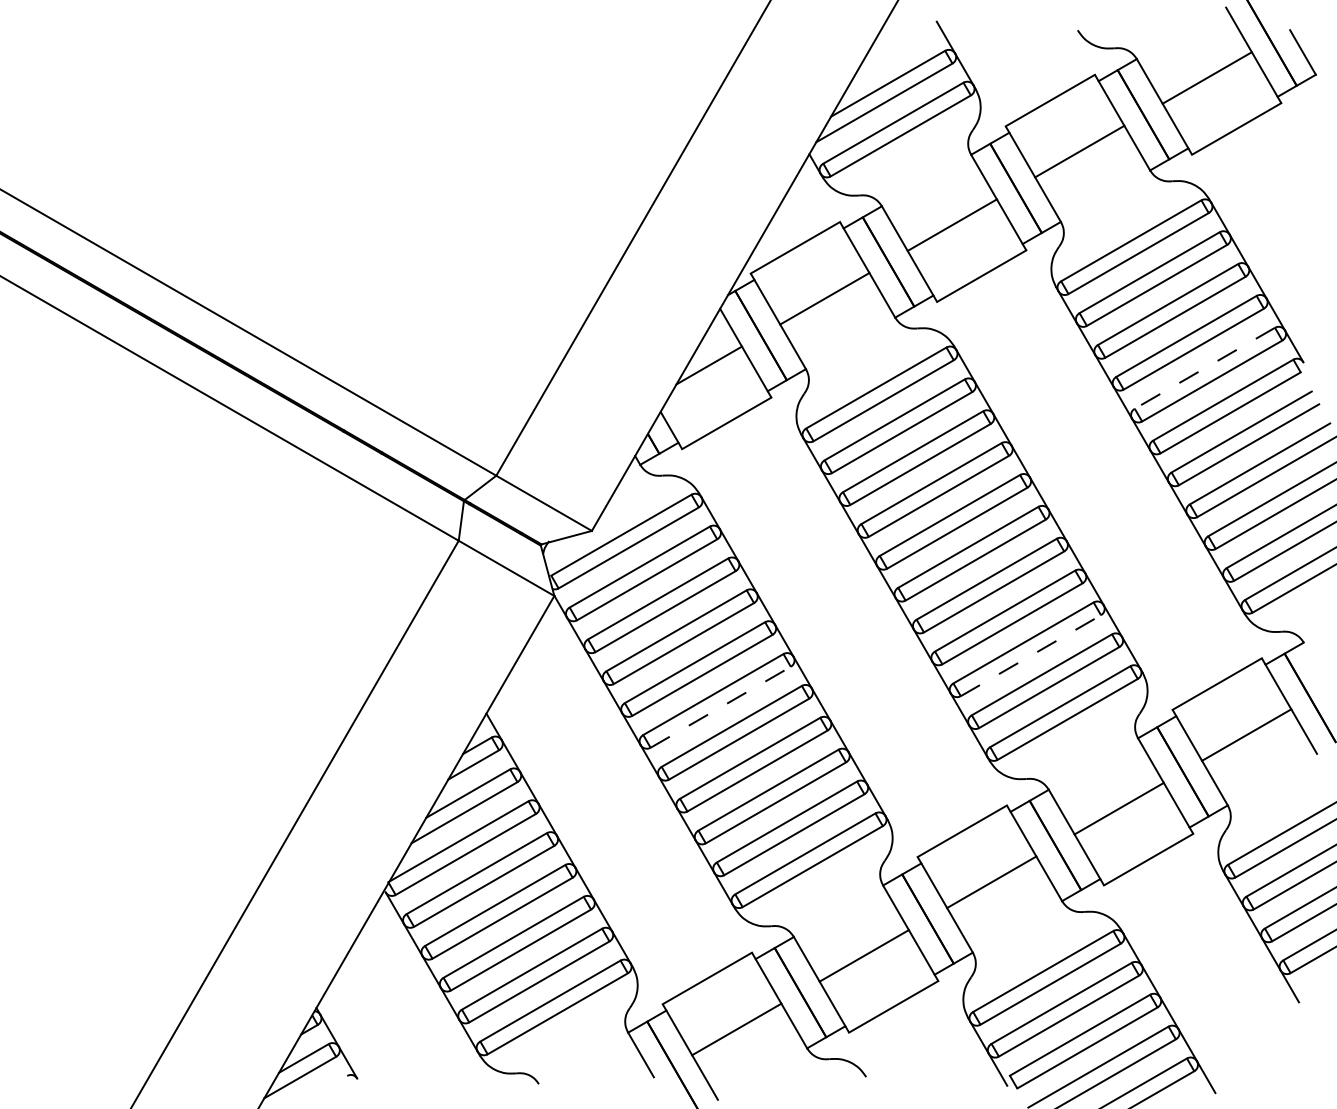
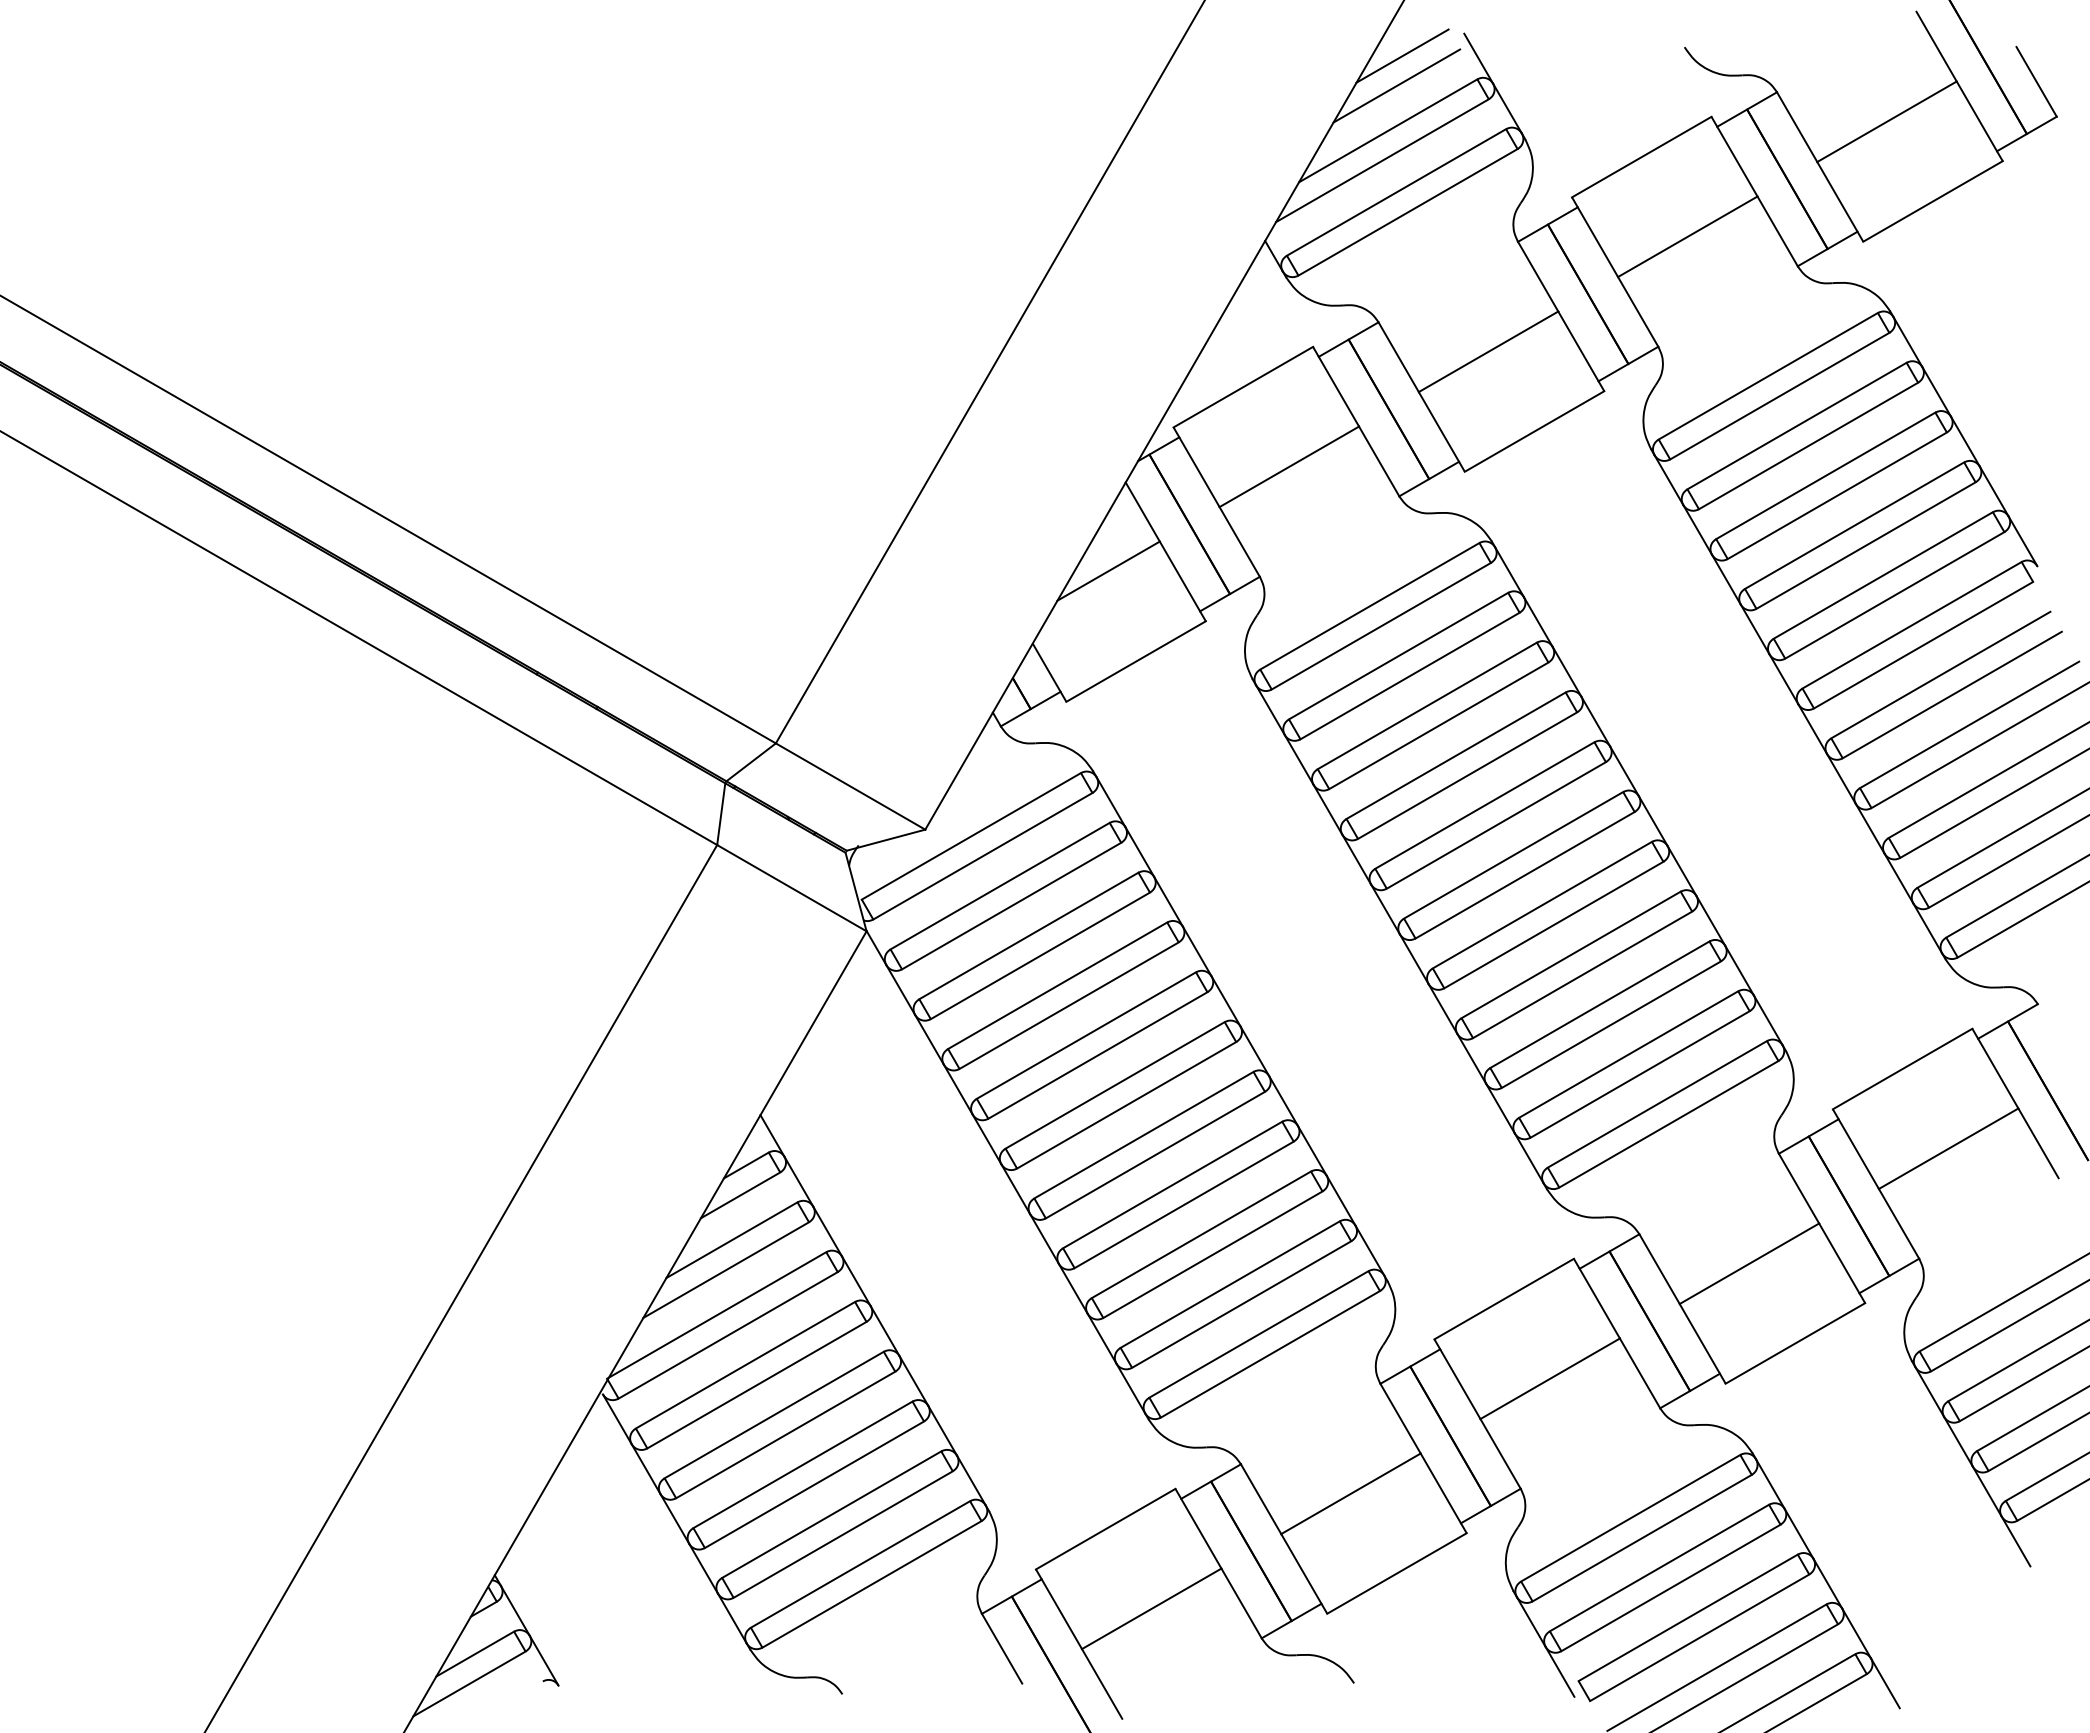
line: (896, 35) -> (1401, 55), added
line: (893, 54) -> (1396, 85), added
line: (1204, 368) -> (1882, 575), dashed -> solid
line: (1030, 655) -> (1610, 1024), dashed -> solid
line: (720, 707) -> (1126, 1105), dashed -> solid

